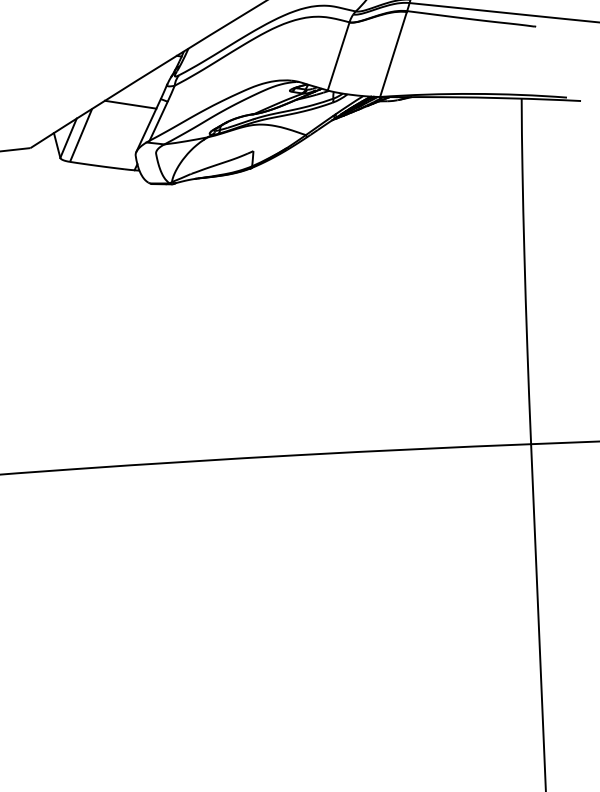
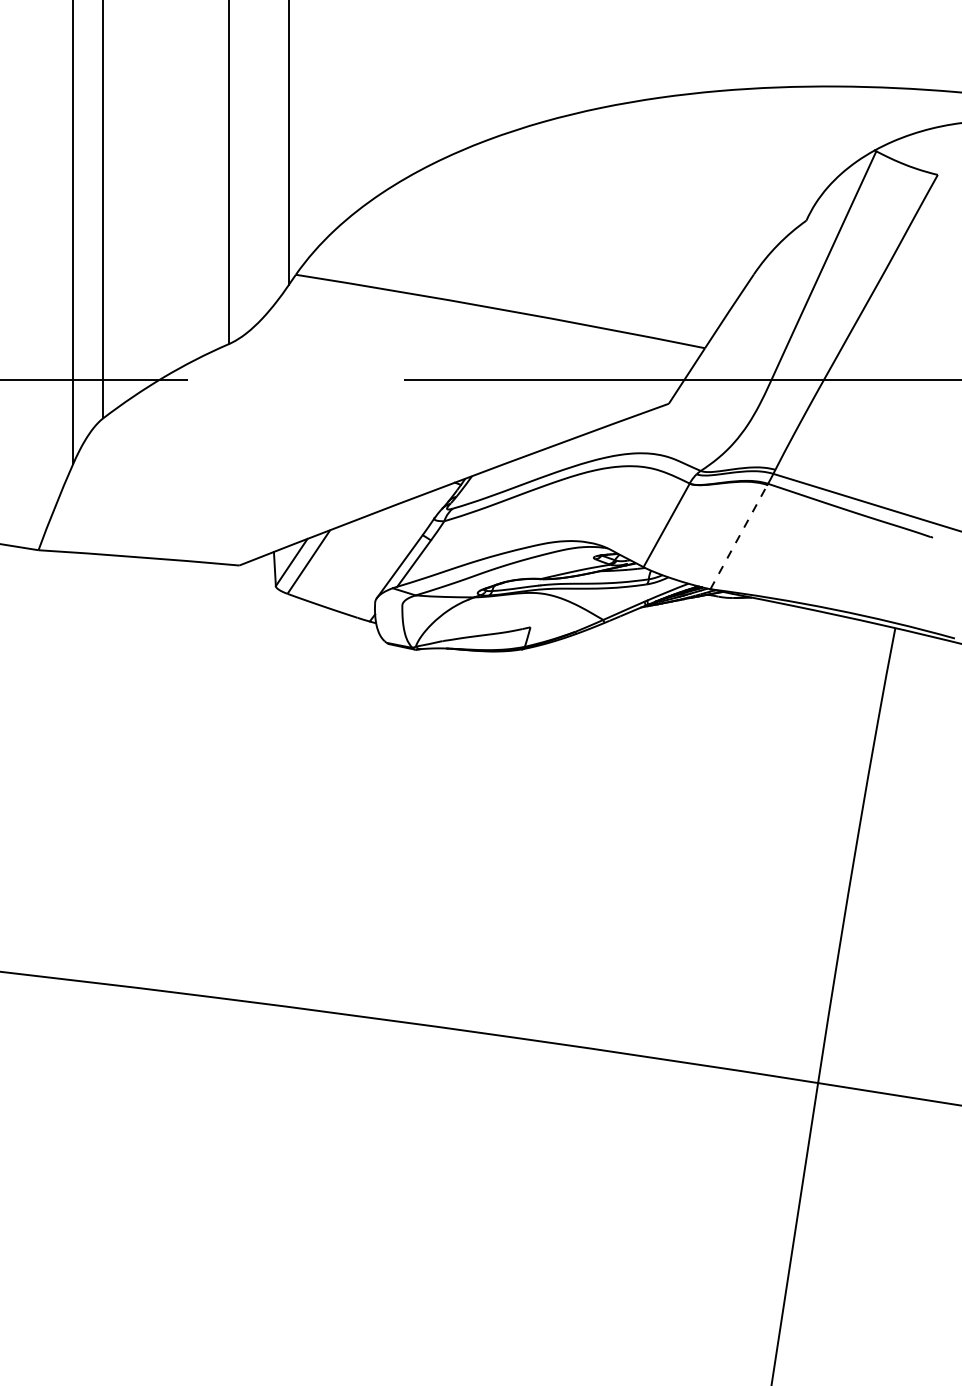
line: (393, 53) -> (739, 536), solid -> dashed
line: (130, 104) -> (381, 534), removed

